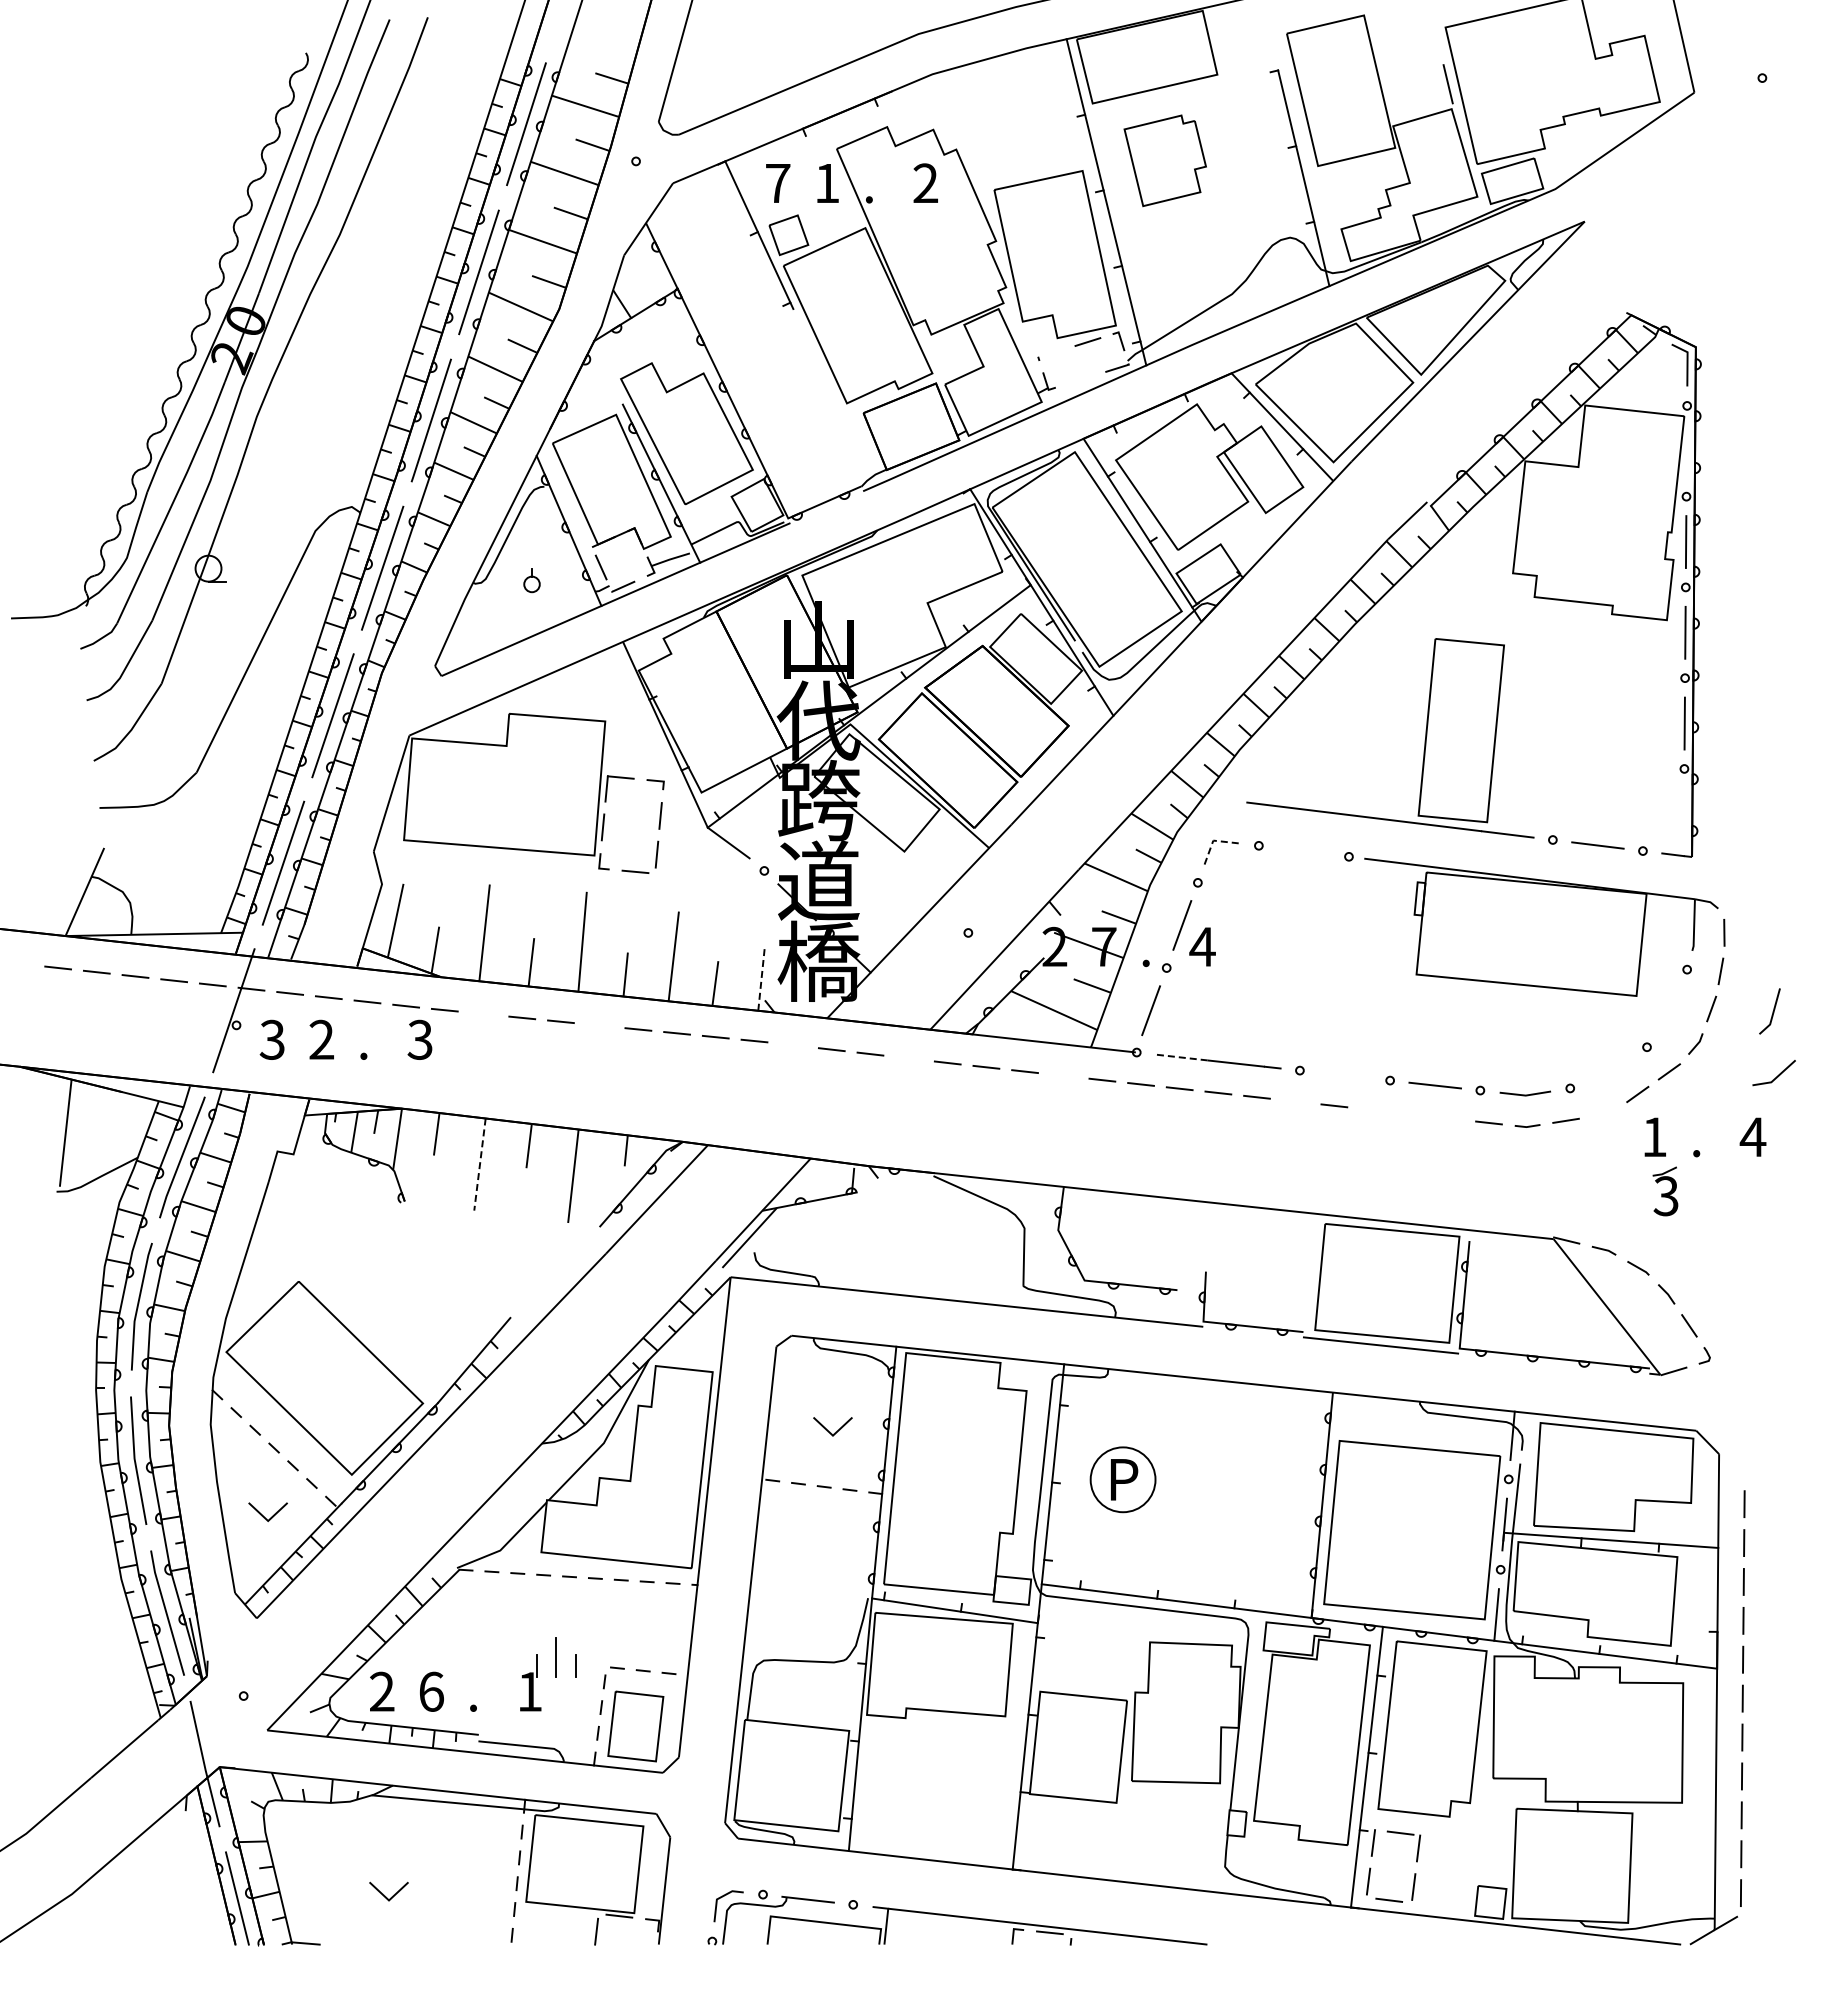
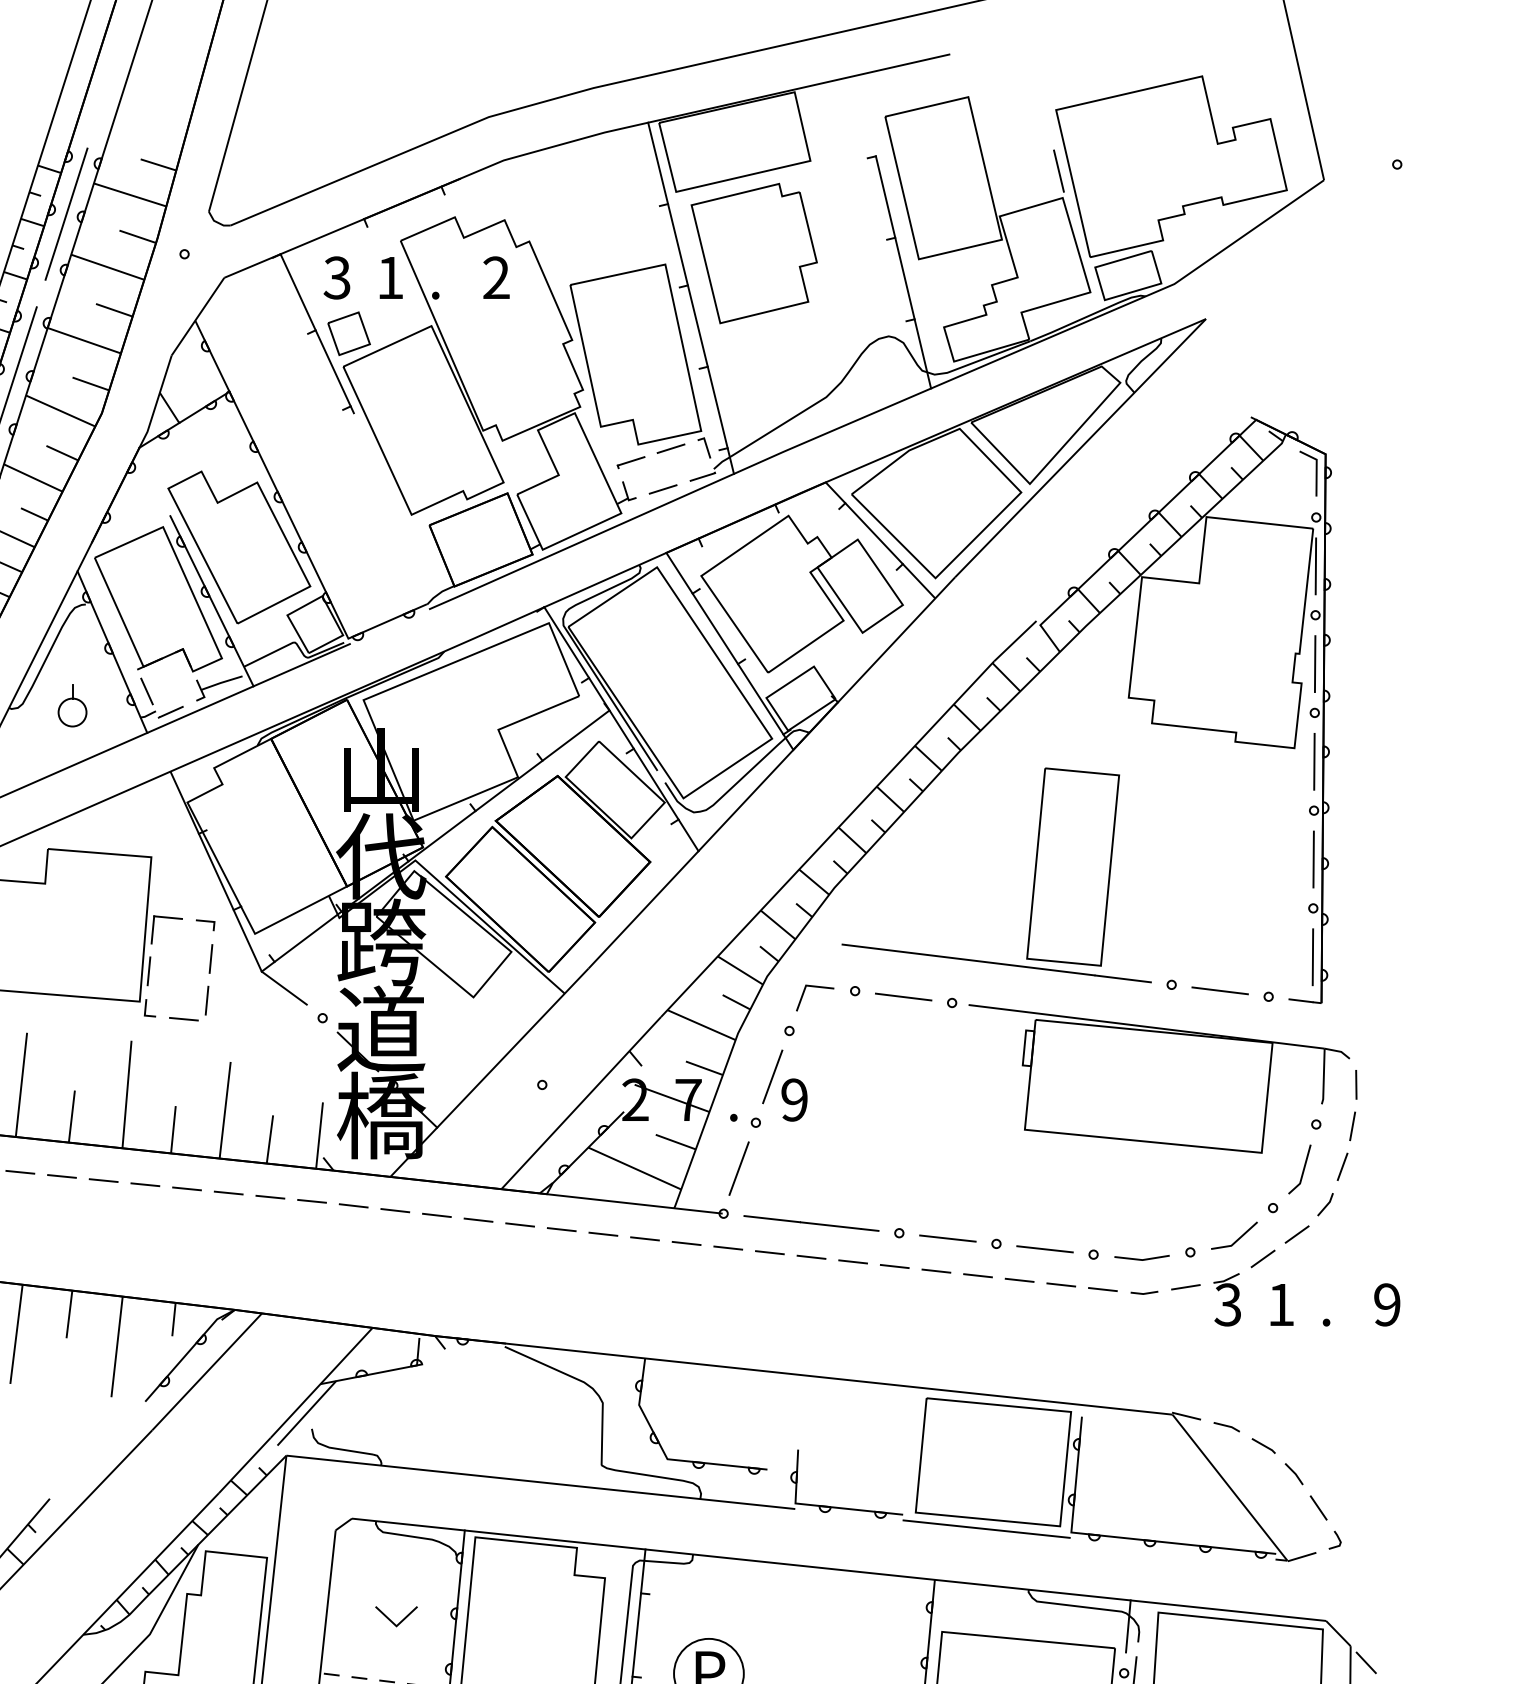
part: (1165, 160) -> (754, 253), size x1.43
text: (777, 183) -> (336, 278), 7 -> 3
line: (1050, 353) -> (630, 461), added
line: (1080, 379) -> (663, 489), added
line: (1686, 451) -> (1315, 566), added
part: (531, 580) -> (71, 705), size x1.67
line: (1683, 814) -> (1312, 957), added
line: (1213, 840) -> (806, 985), dashed -> solid
line: (1303, 851) -> (903, 997), added
text: (1202, 946) -> (794, 1099), 4 -> 9
line: (761, 979) -> (319, 1135), dashed -> solid
line: (1772, 1011) -> (1302, 1169), moved
line: (483, 1013) -> (20, 1171), added
line: (599, 1025) -> (145, 1184), added
line: (793, 1044) -> (354, 1205), added
line: (1181, 1057) -> (771, 1219), dashed -> solid
line: (908, 1058) -> (477, 1220), added
line: (1063, 1075) -> (644, 1238), added
line: (1344, 1075) -> (947, 1238), added
line: (1776, 1076) -> (1236, 1239), moved
line: (1295, 1101) -> (894, 1266), added
line: (1372, 1109) -> (977, 1275), added
line: (1411, 1113) -> (1019, 1279), added
line: (1450, 1118) -> (1061, 1284), added
text: (1752, 1137) -> (1386, 1305), 4 -> 9
line: (479, 1165) -> (15, 1335), dashed -> solid
part: (1665, 1191) -> (1227, 1299), moved
line: (1733, 1469) -> (1366, 1662), added

